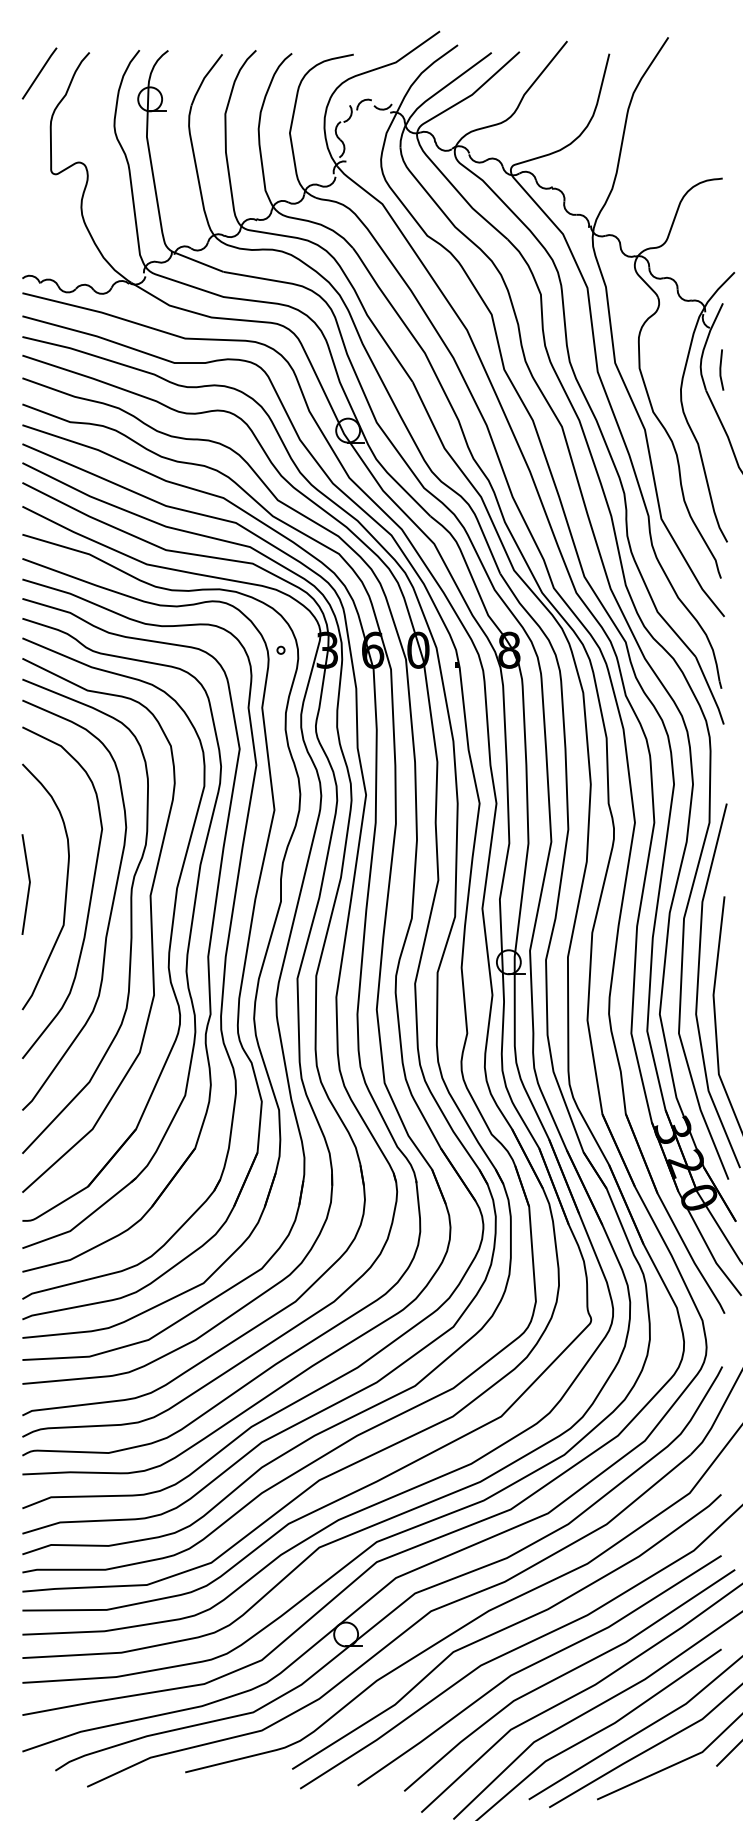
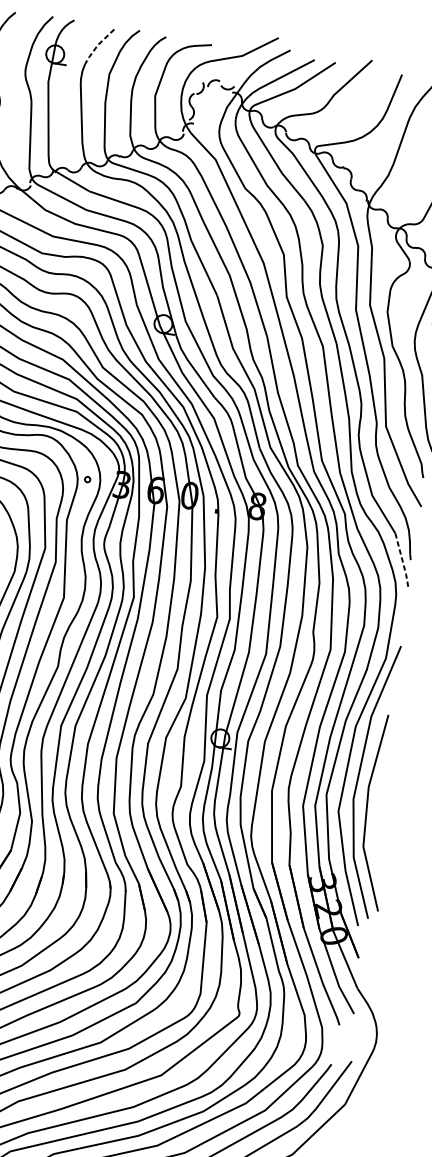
line: (203, 78) -> (97, 45), solid -> dashed
line: (710, 691) -> (402, 560), solid -> dashed

